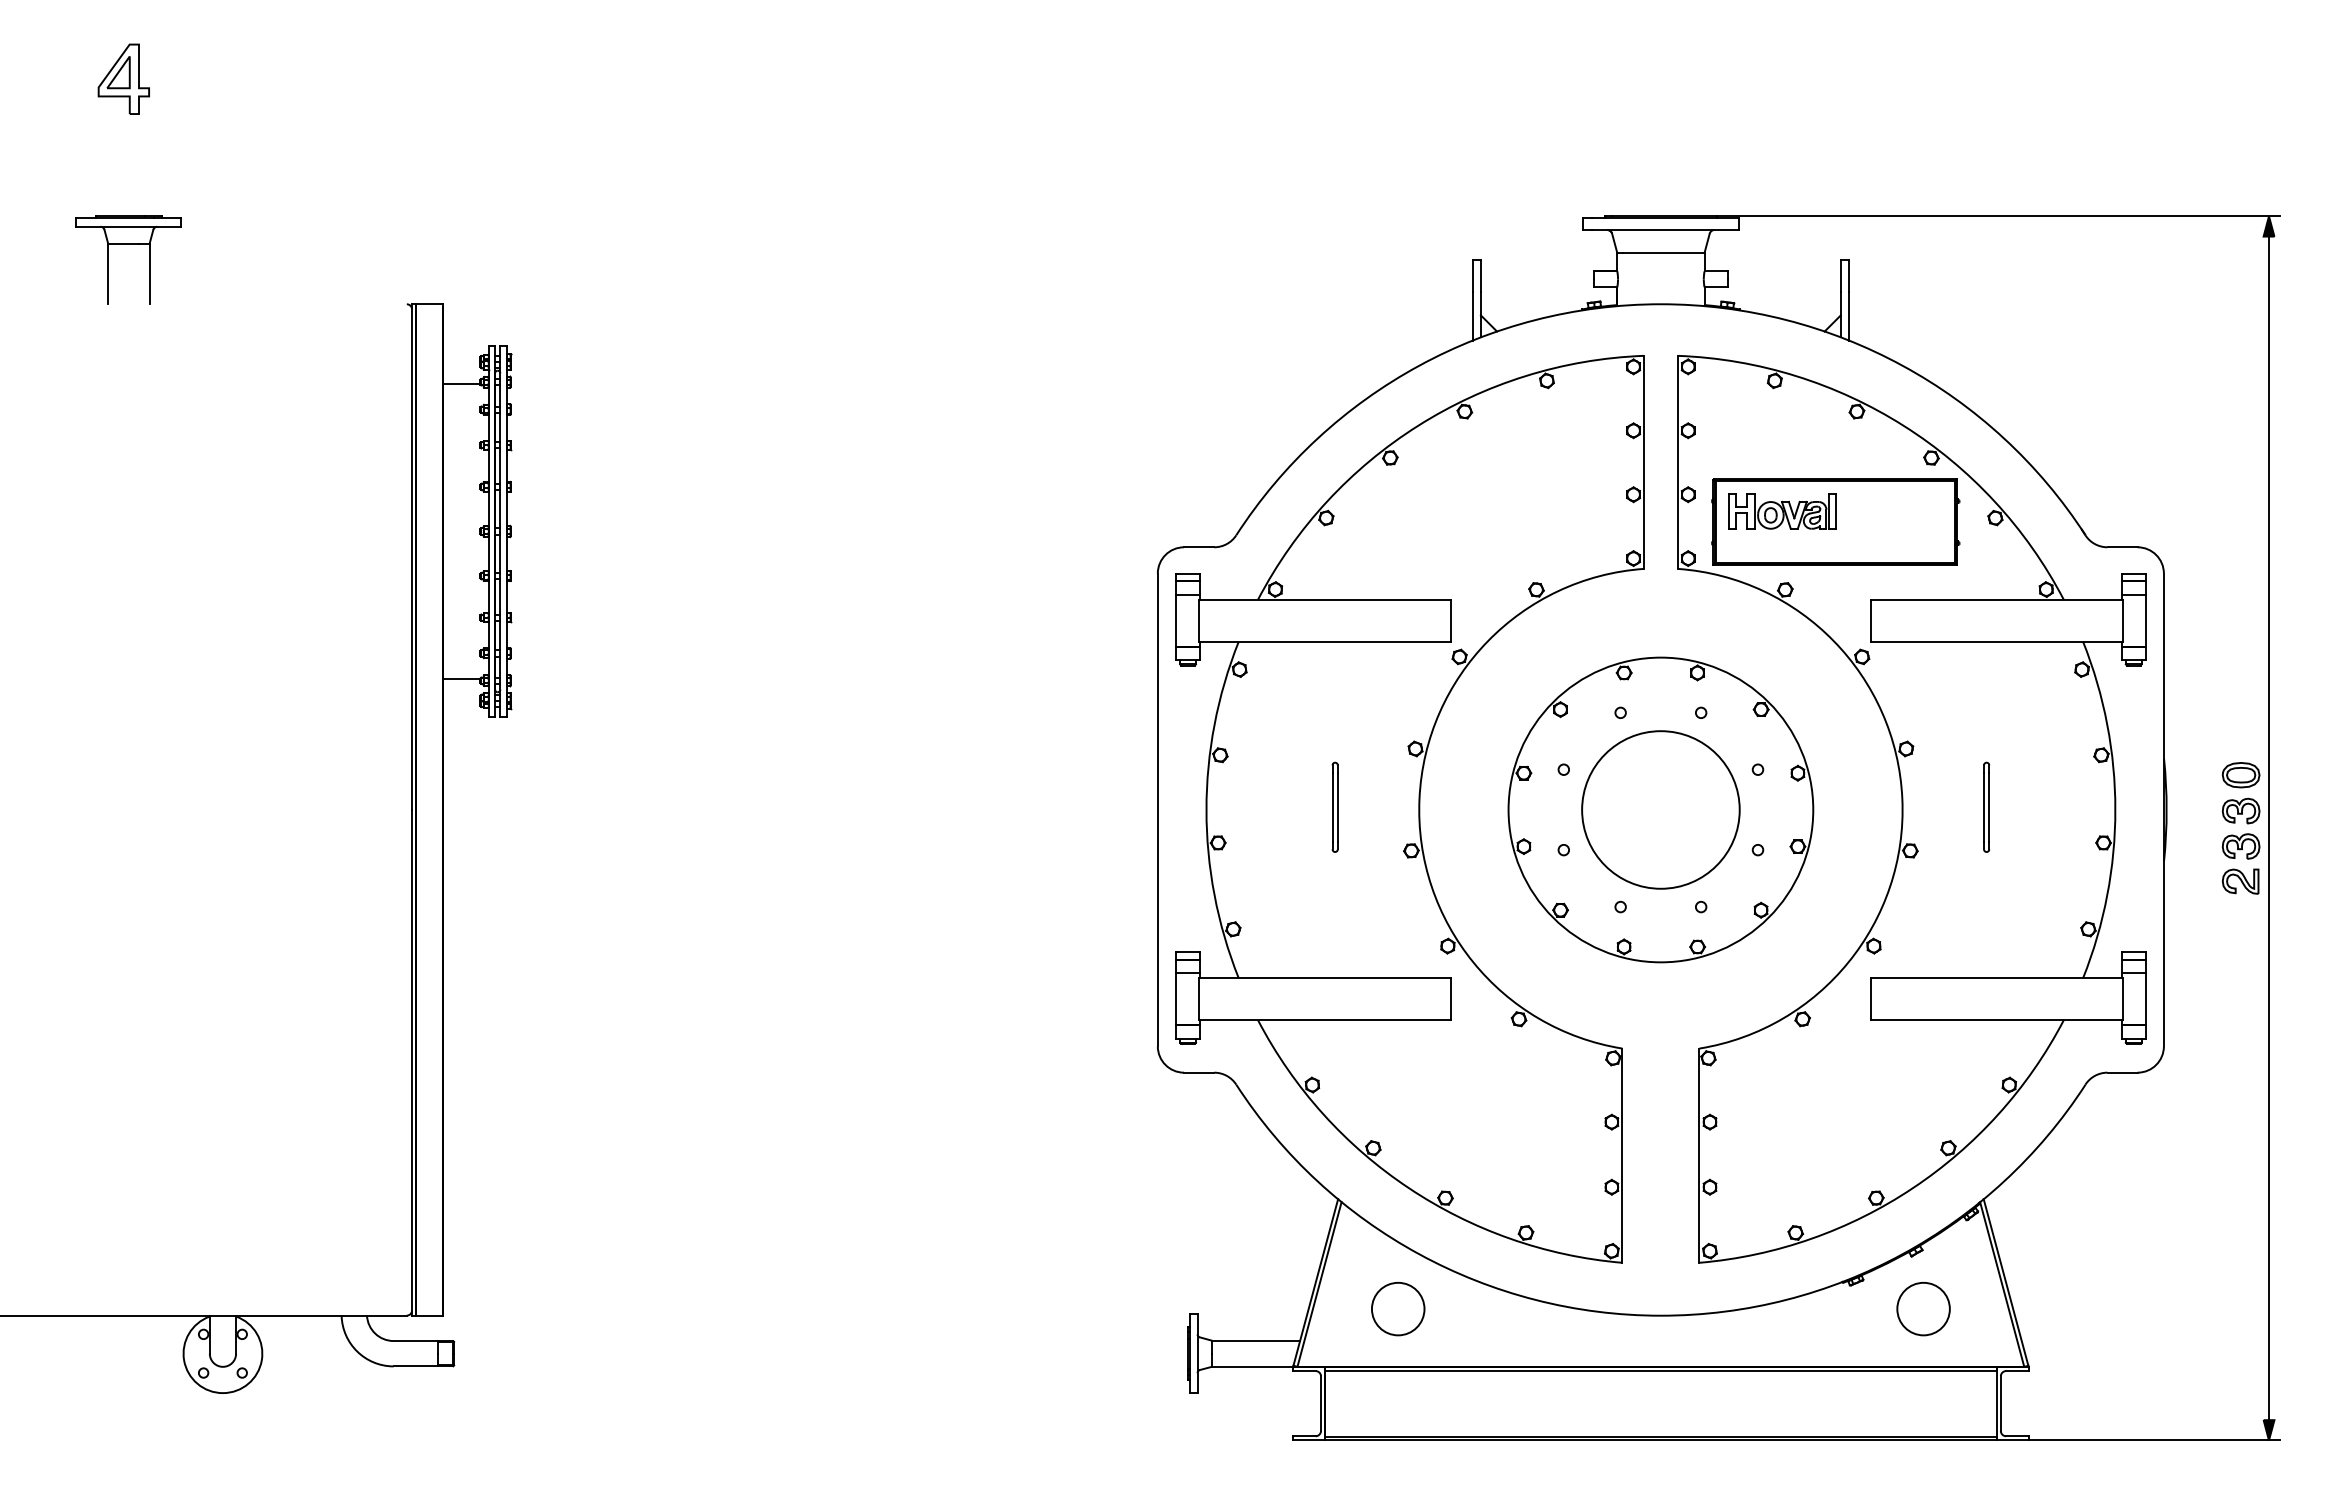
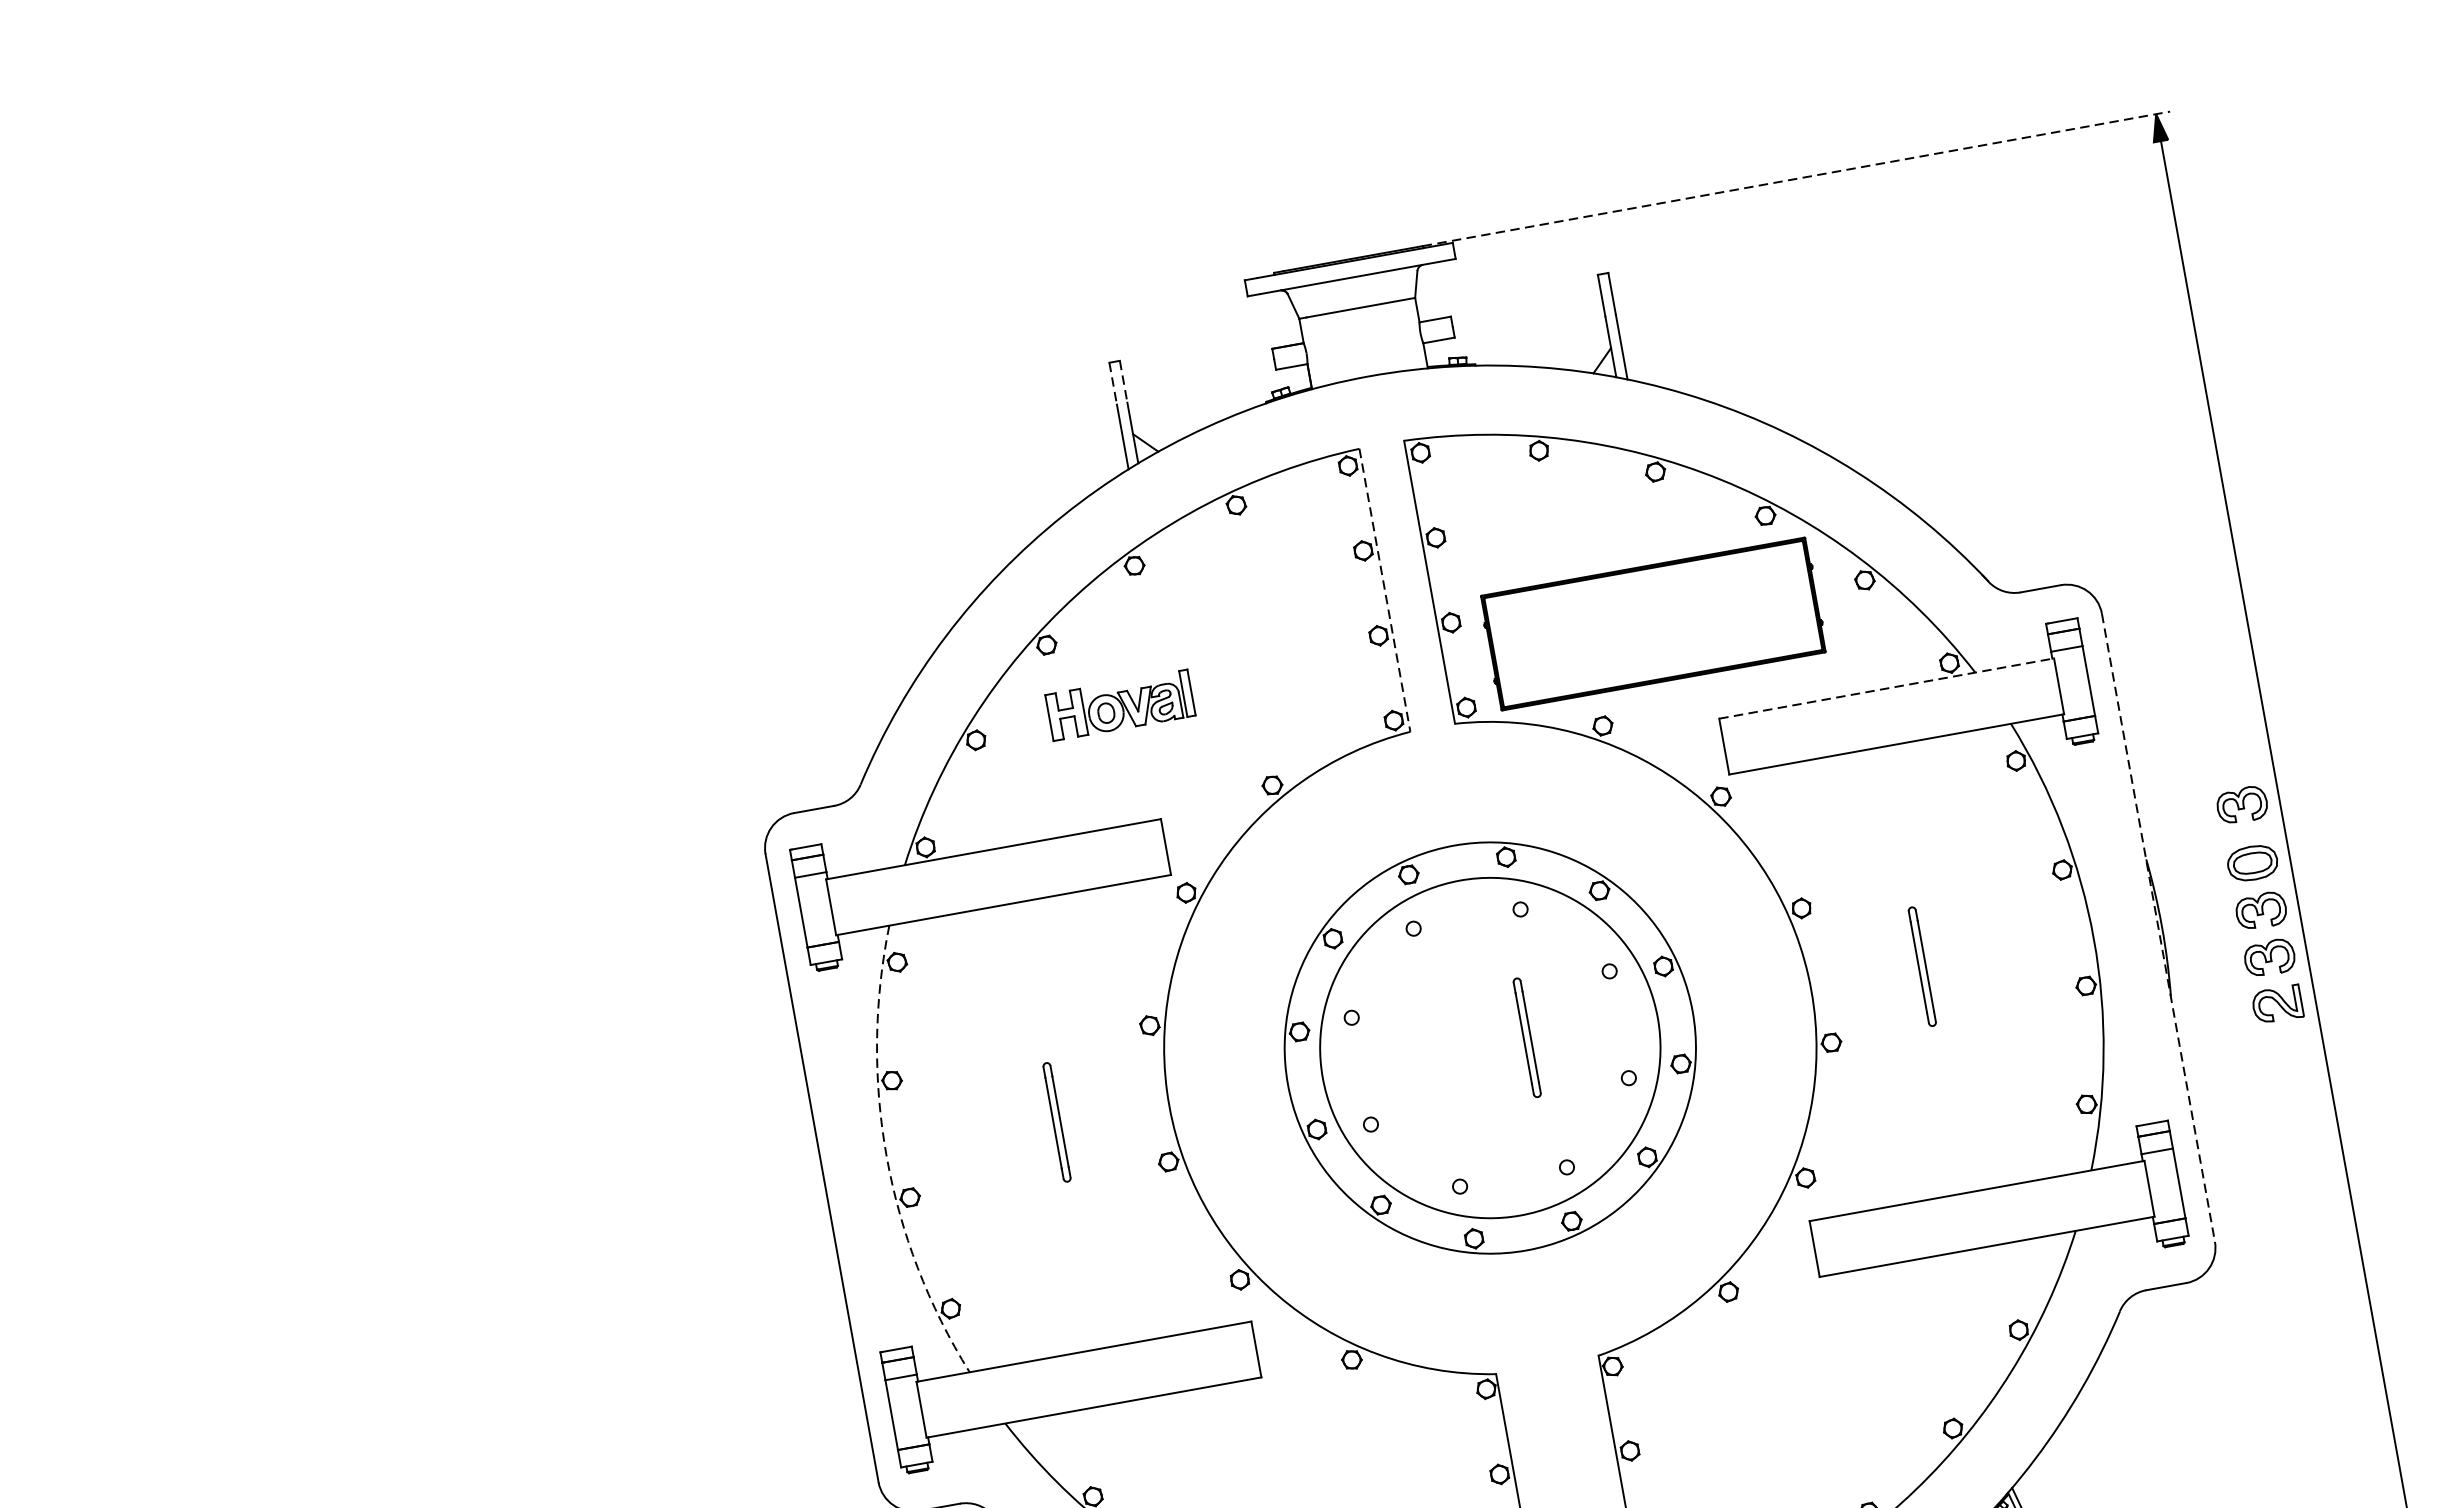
line: (1998, 216) -> (1796, 179), solid -> dashed
line: (1473, 275) -> (1113, 382), solid -> dashed
line: (1480, 275) -> (1122, 381), solid -> dashed
line: (1644, 462) -> (1385, 590), solid -> dashed
part: (1782, 511) -> (1120, 705), moved
line: (1997, 599) -> (1887, 688), solid -> dashed
part: (2240, 731) -> (2241, 805), added
part: (1688, 806) -> (1526, 1036), added
arc: (1206, 809) -> (886, 1156), solid -> dashed
circle: (1660, 809) -> (1489, 1047), size x1.6
line: (2163, 810) -> (2158, 928), solid -> dashed

